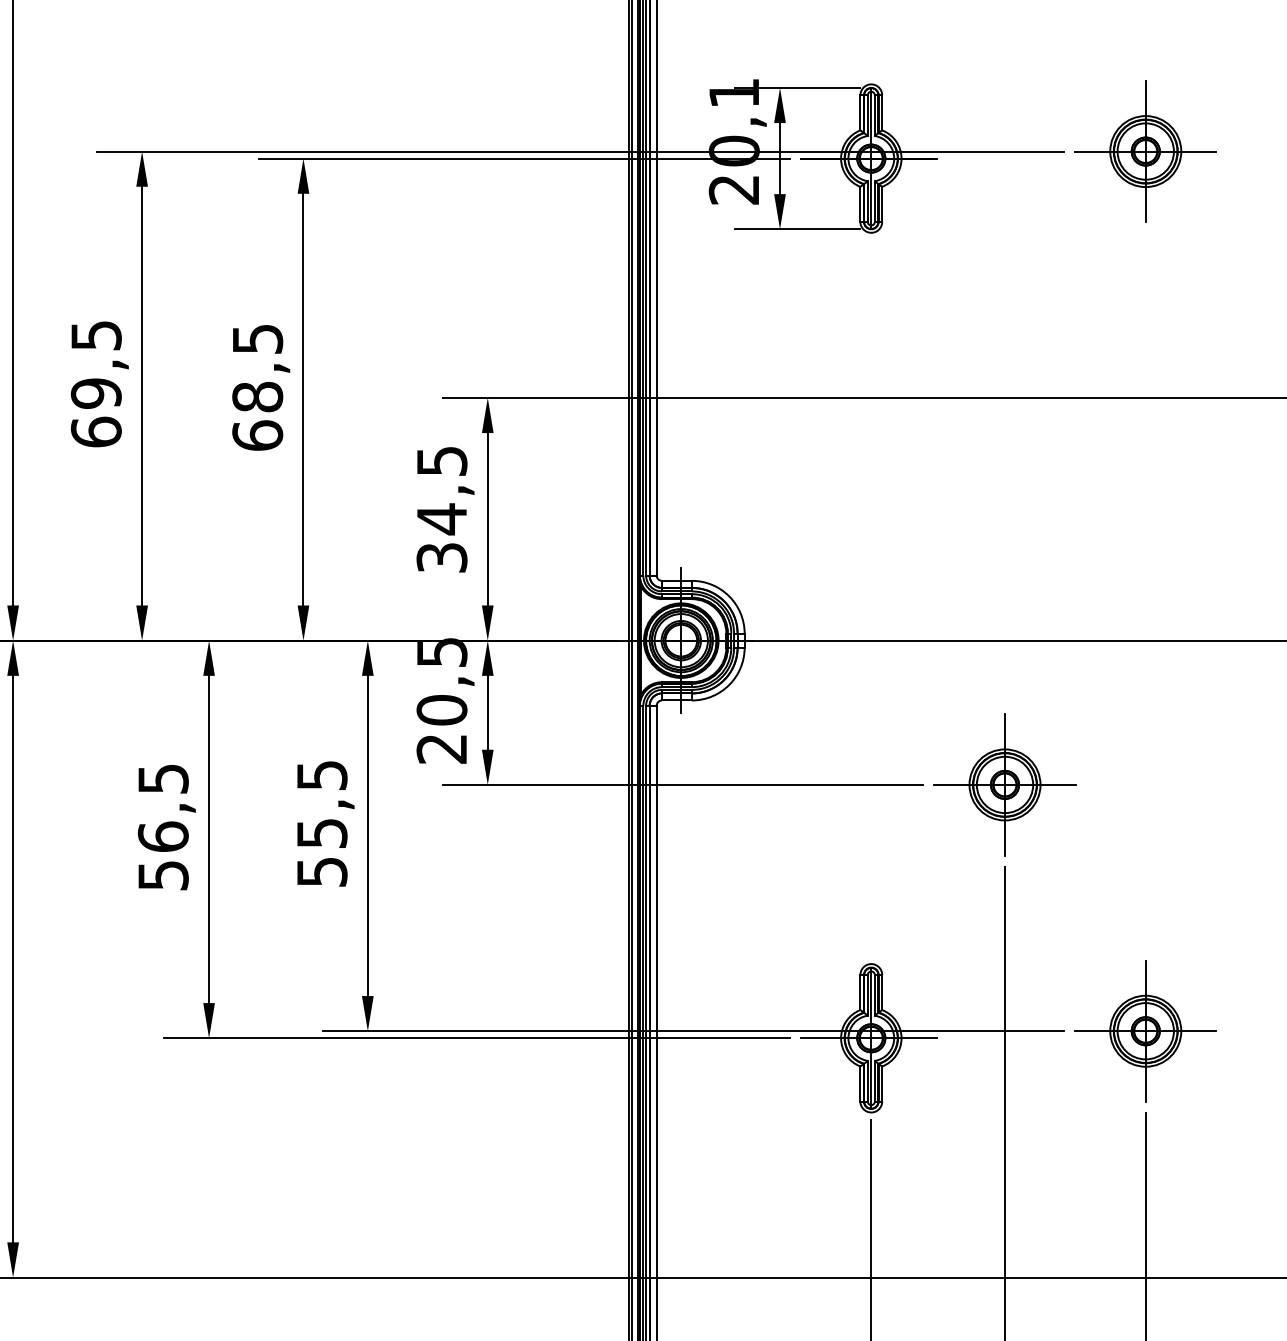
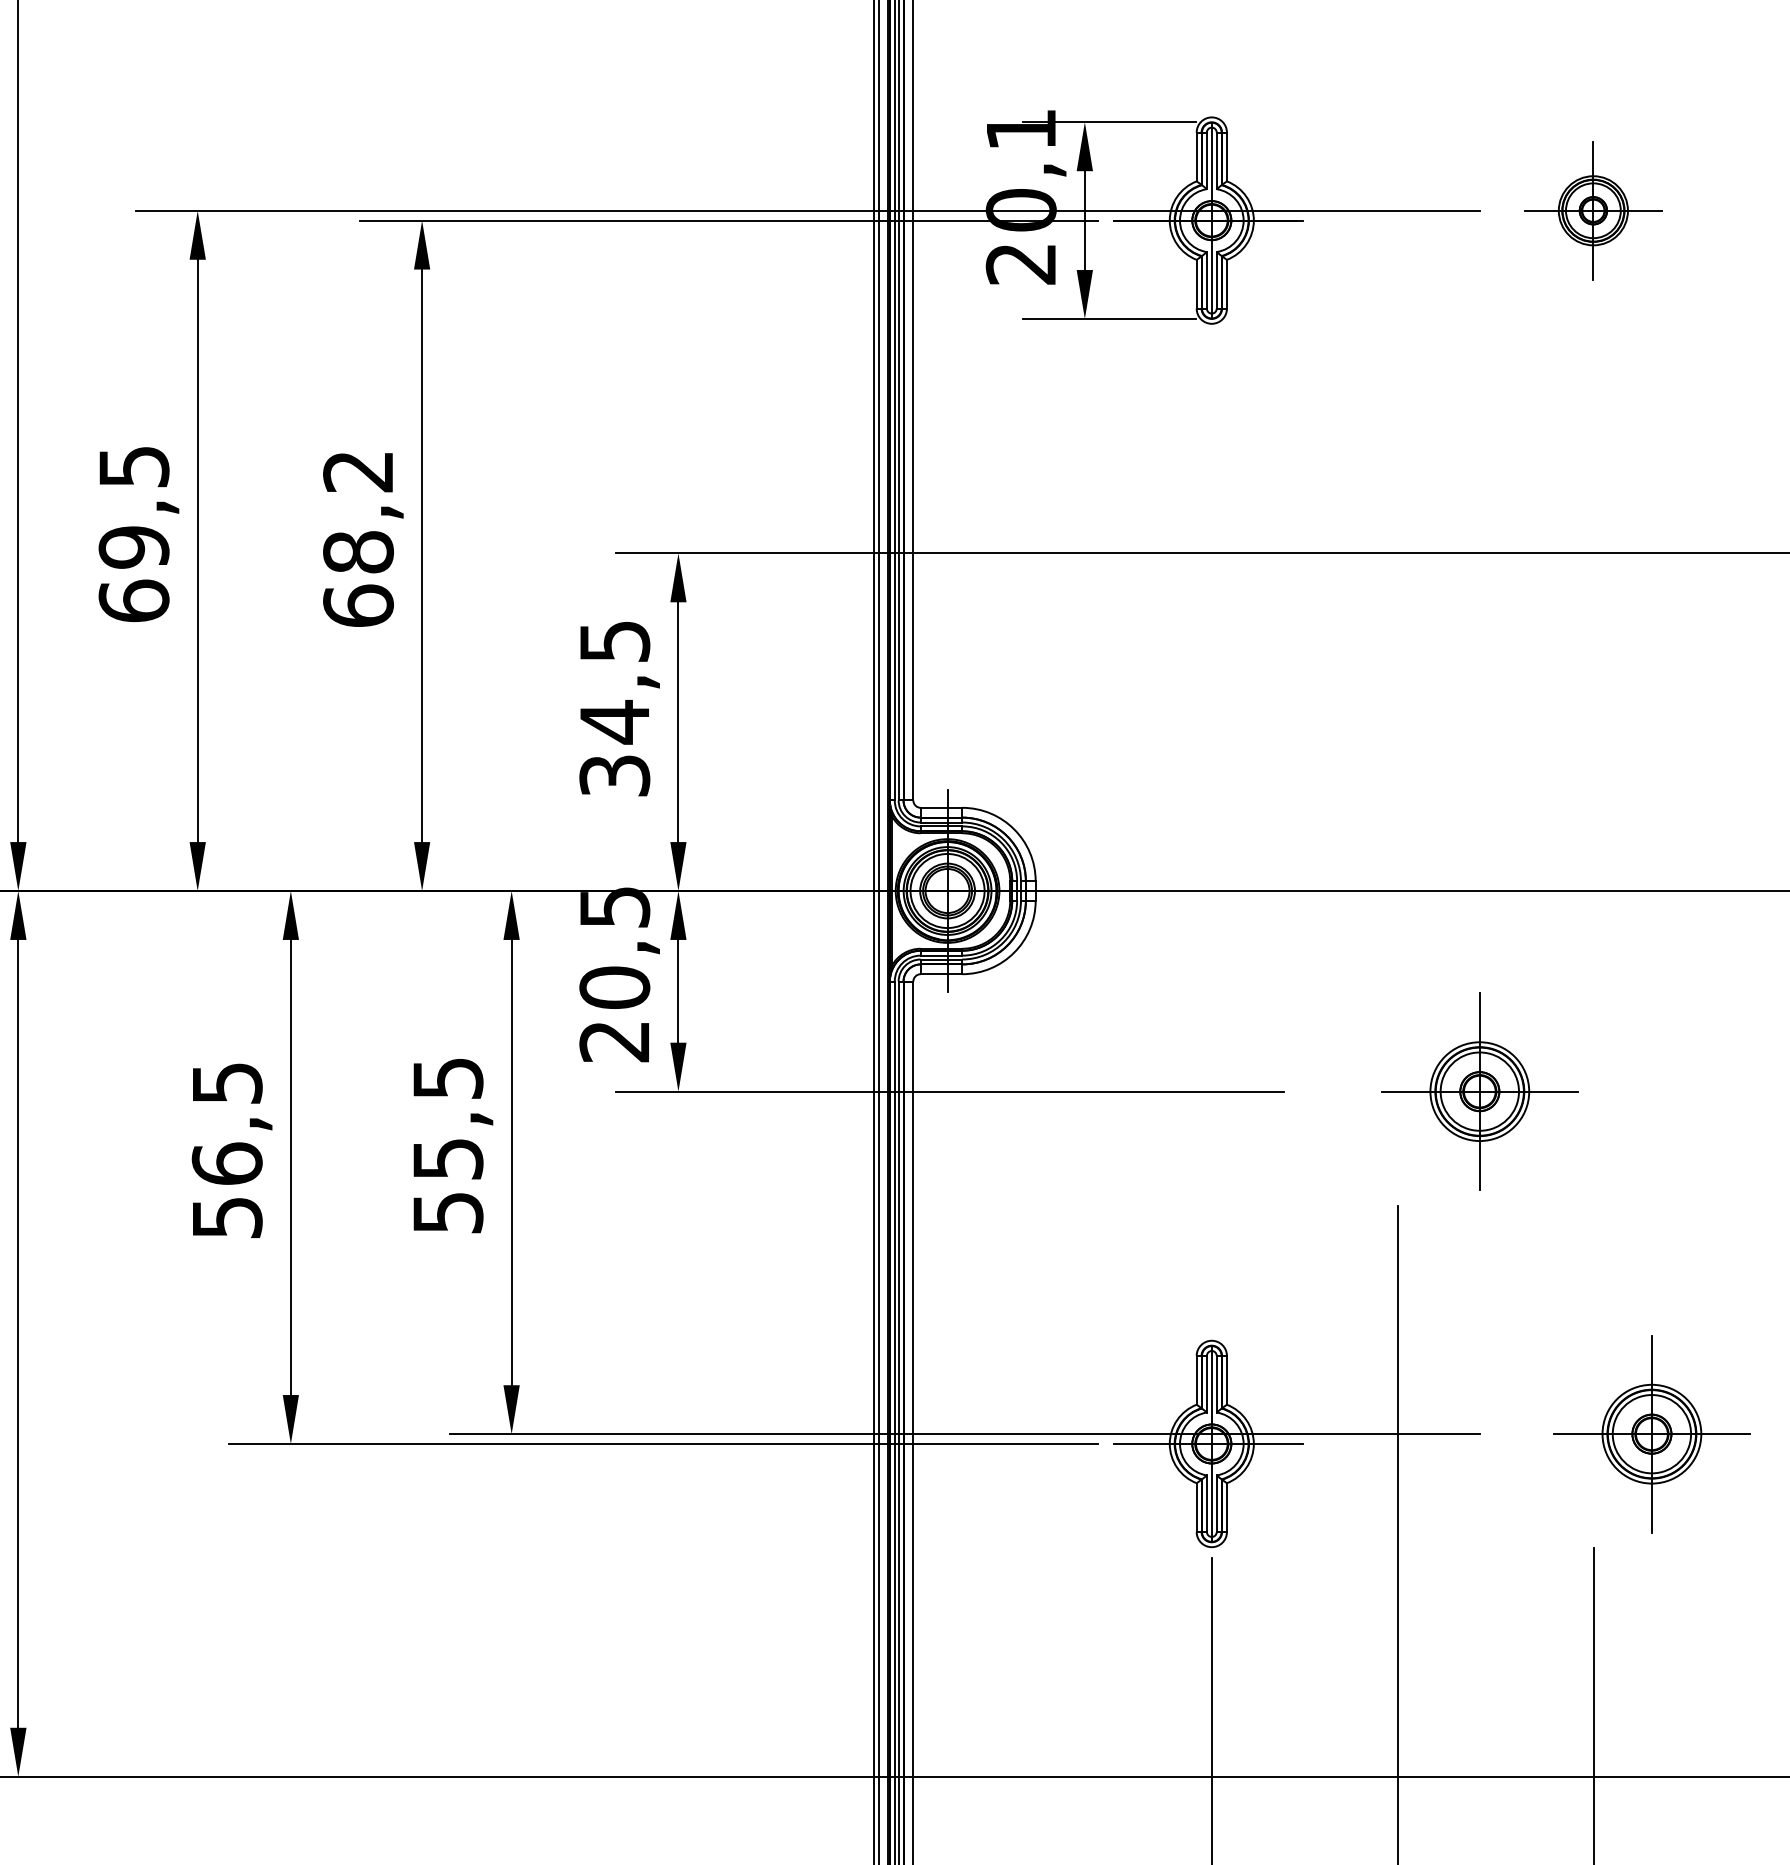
part: (1145, 151) -> (1593, 210), size x0.7
text: (257, 339) -> (358, 472), 68,5 -> 68,2
part: (1004, 784) -> (1479, 1091), moved
part: (1145, 1031) -> (1651, 1434), moved

